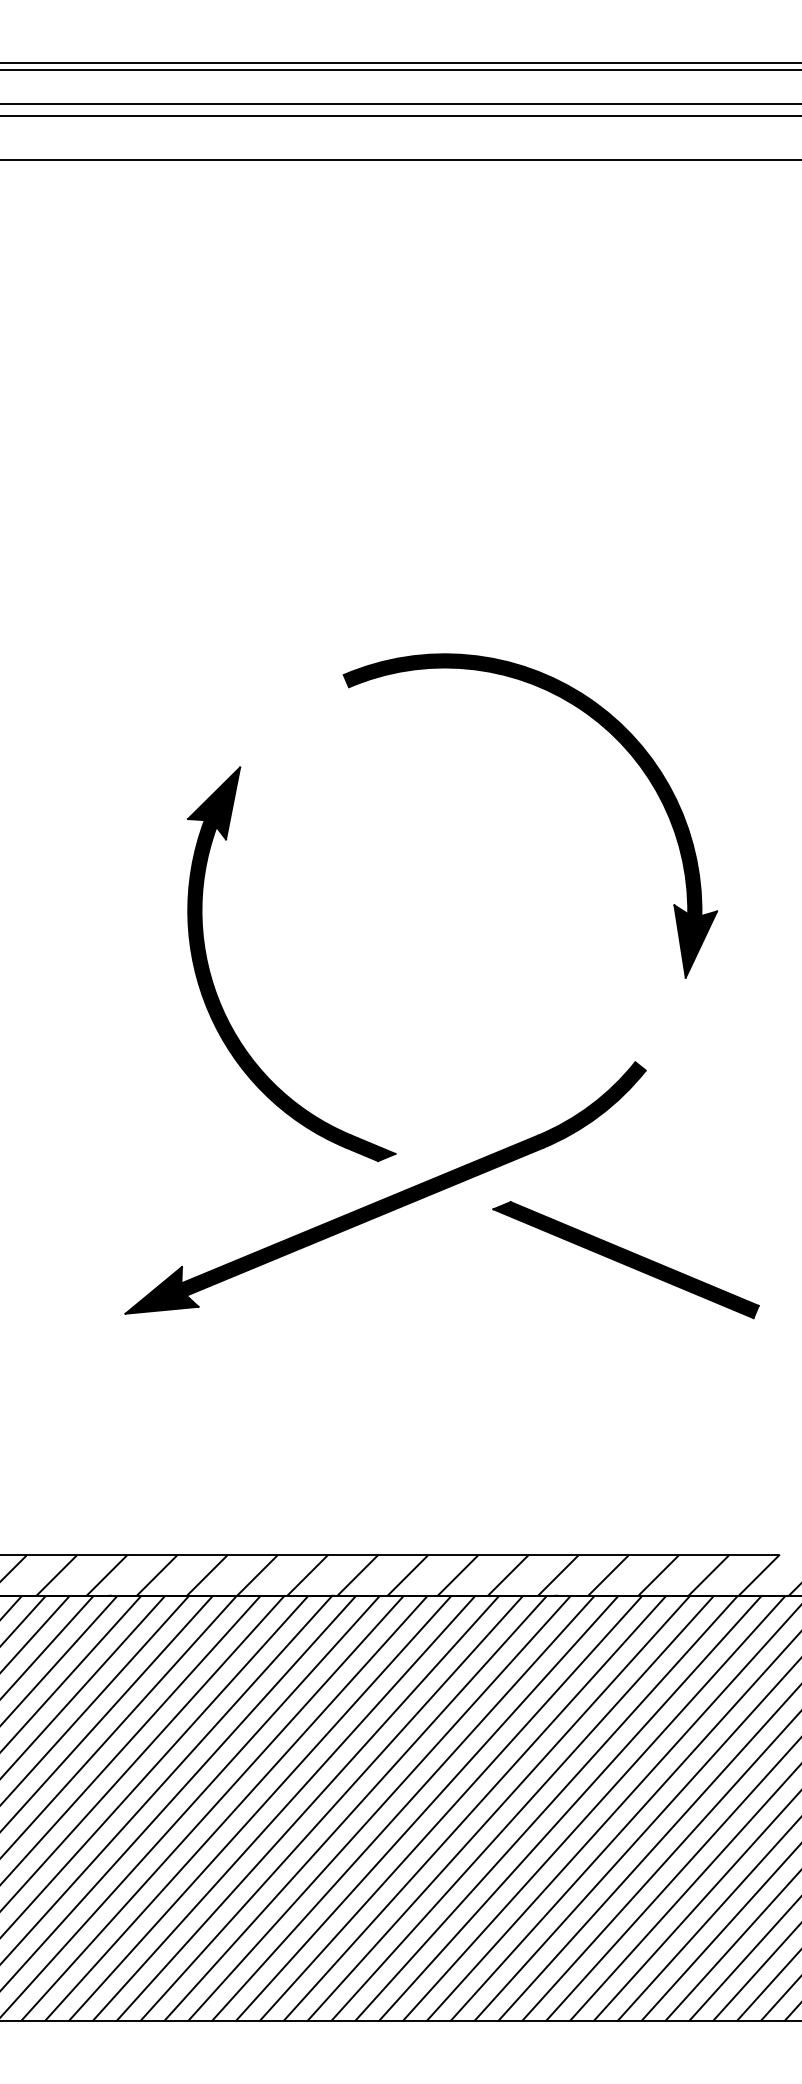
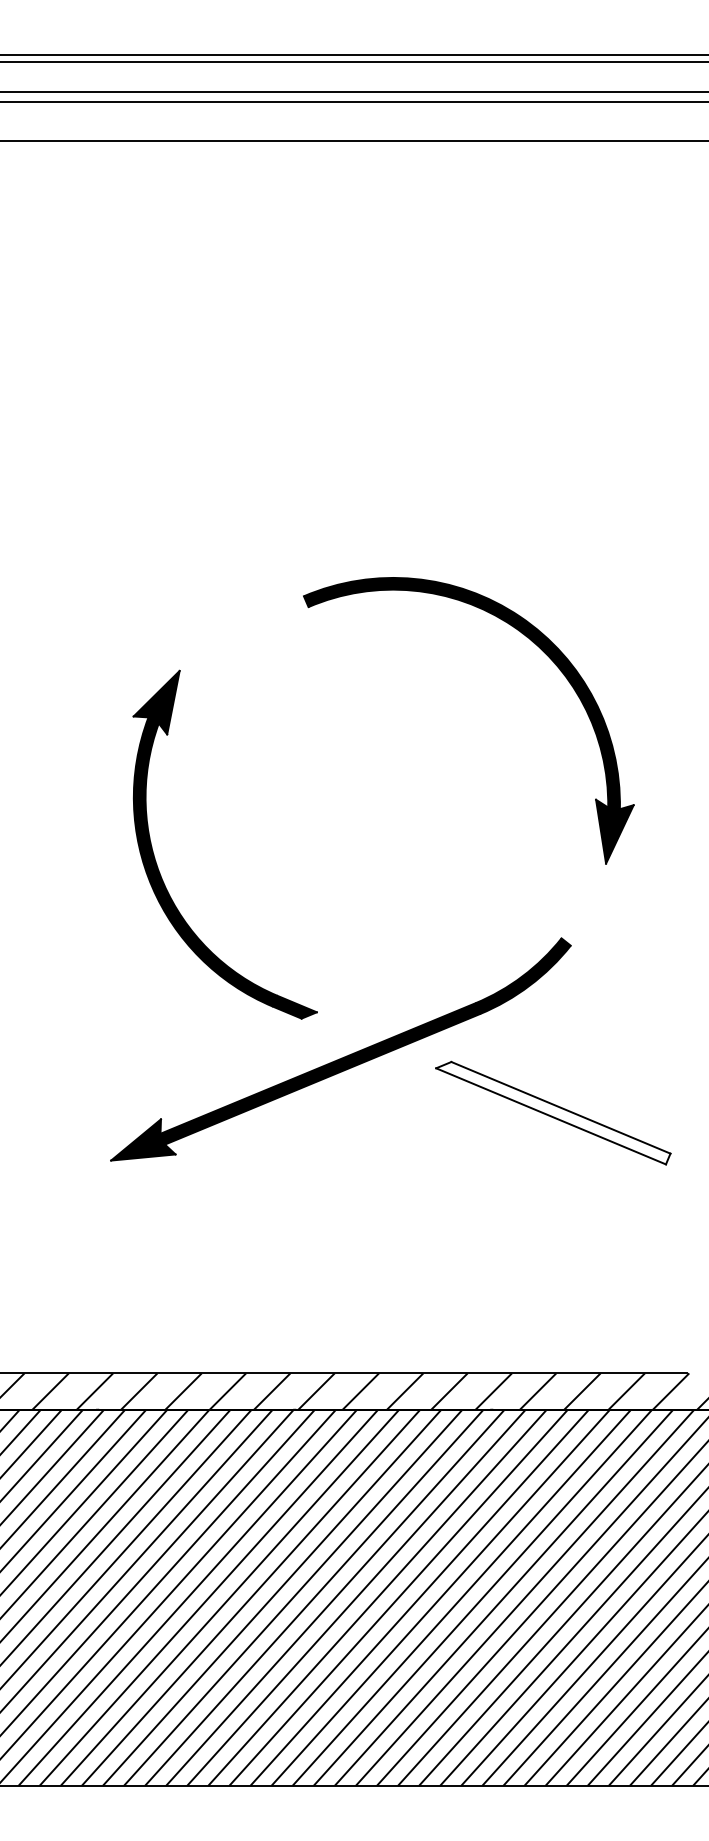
part: (215, 988) -> (157, 866), moved
fill: (625, 1260) -> (552, 1113), removed

